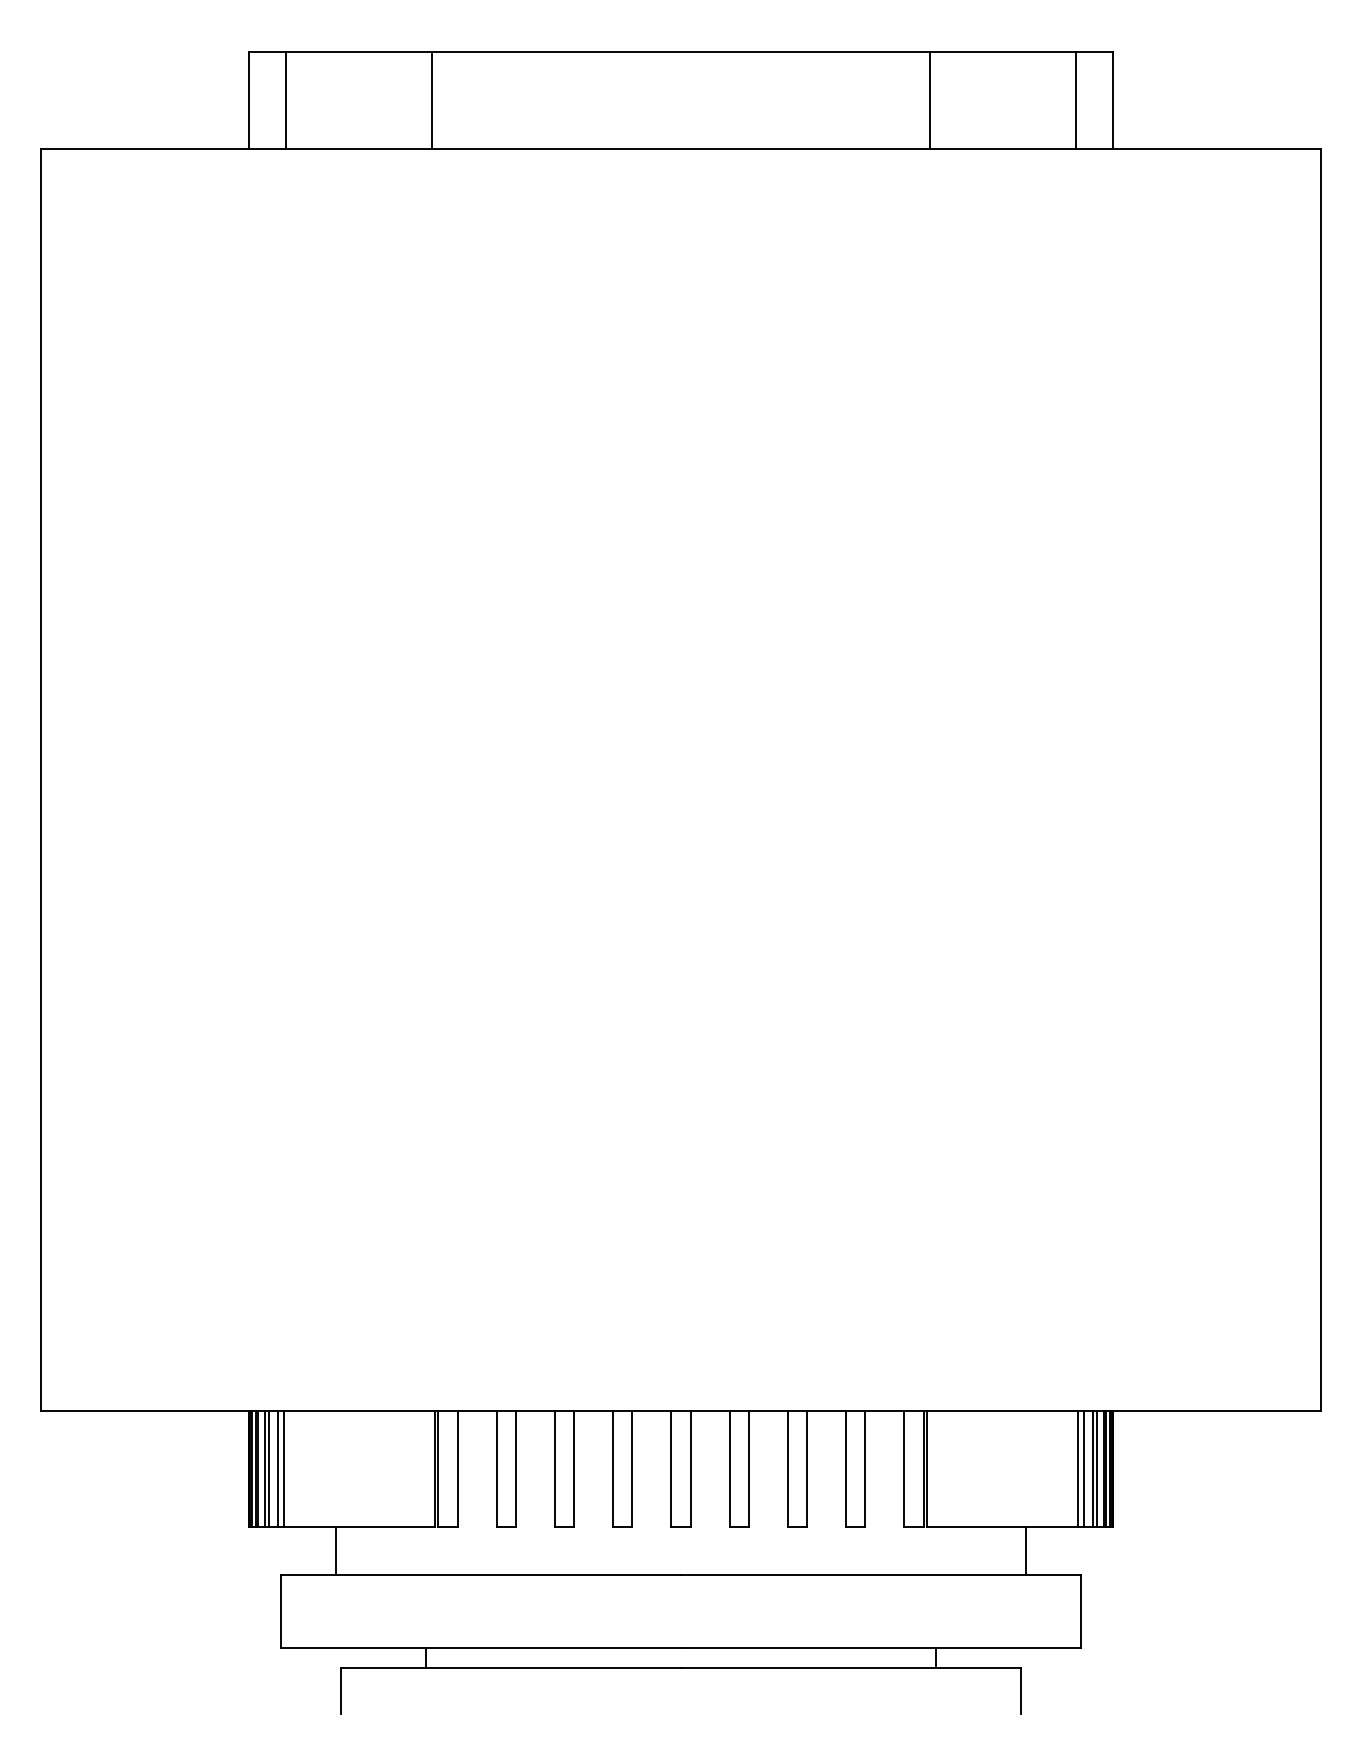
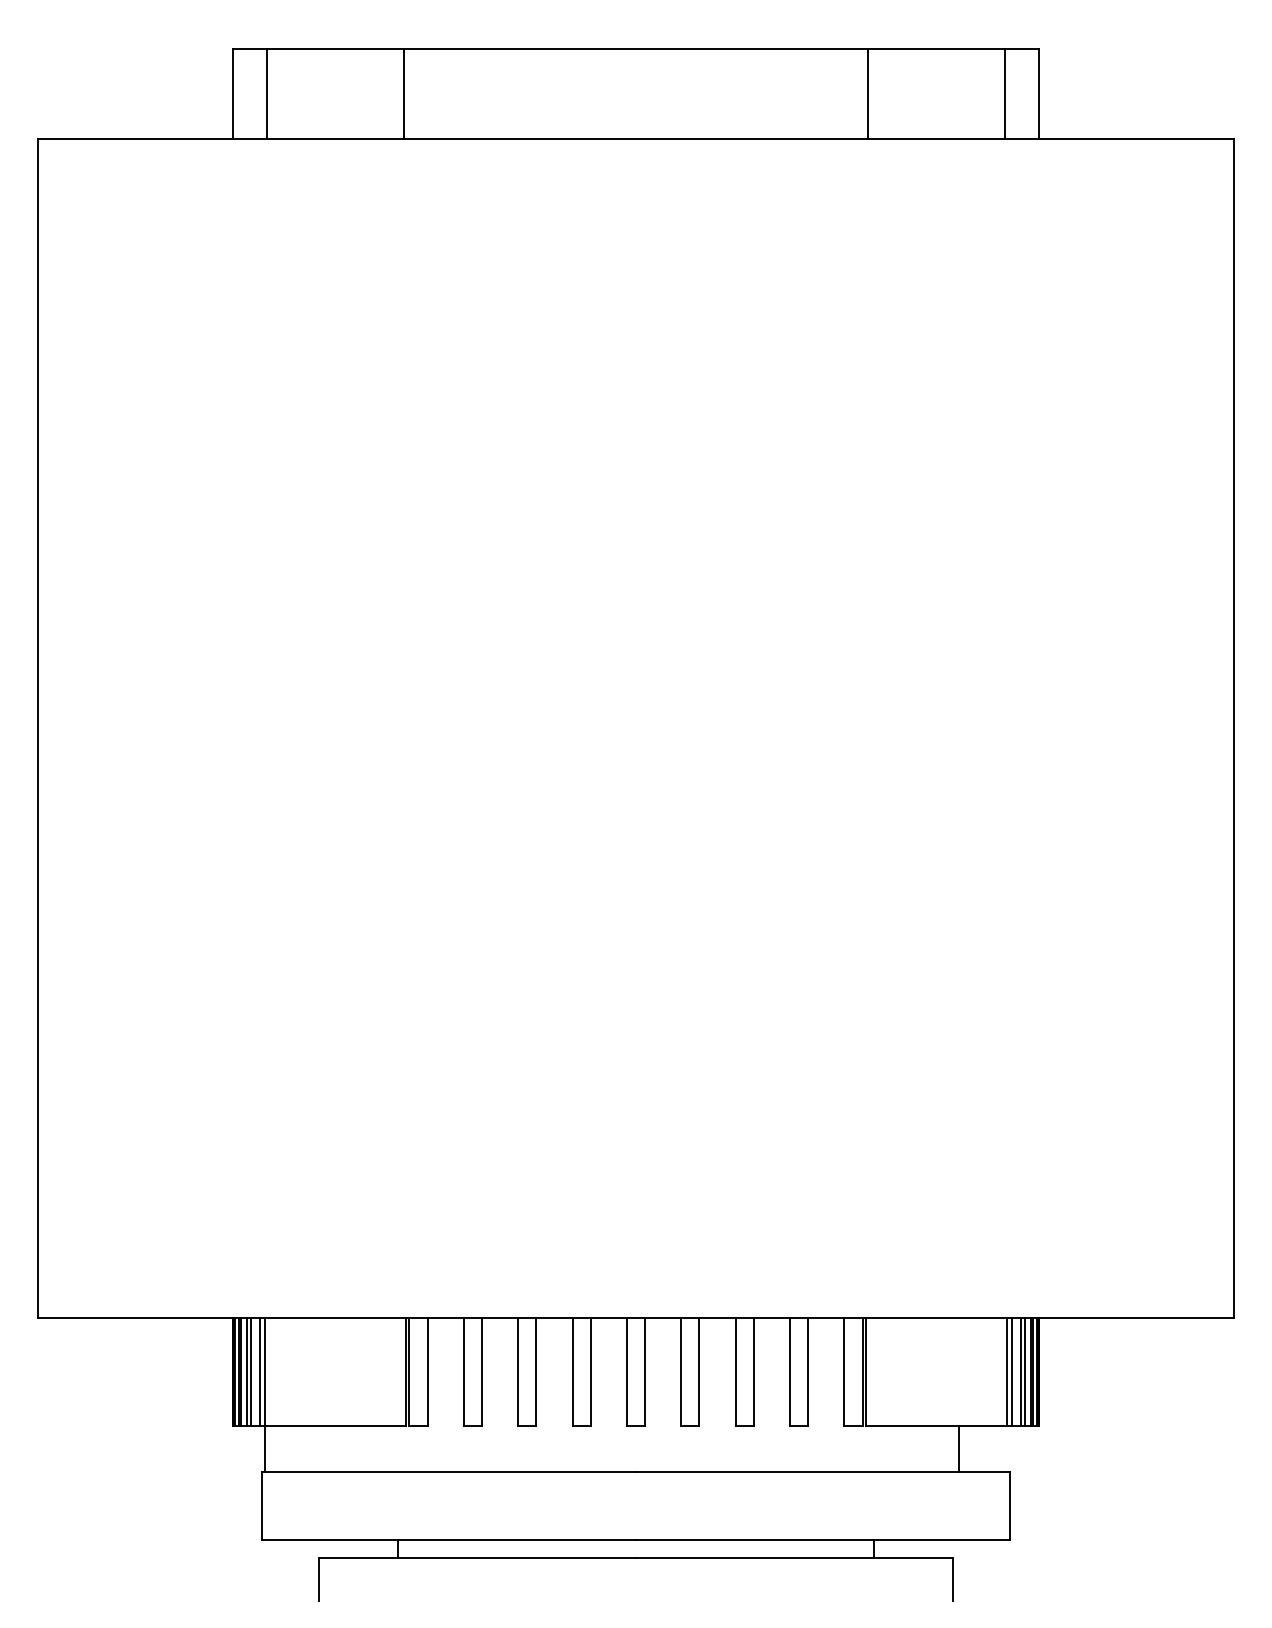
line: (335, 1550) -> (264, 1448), moved

